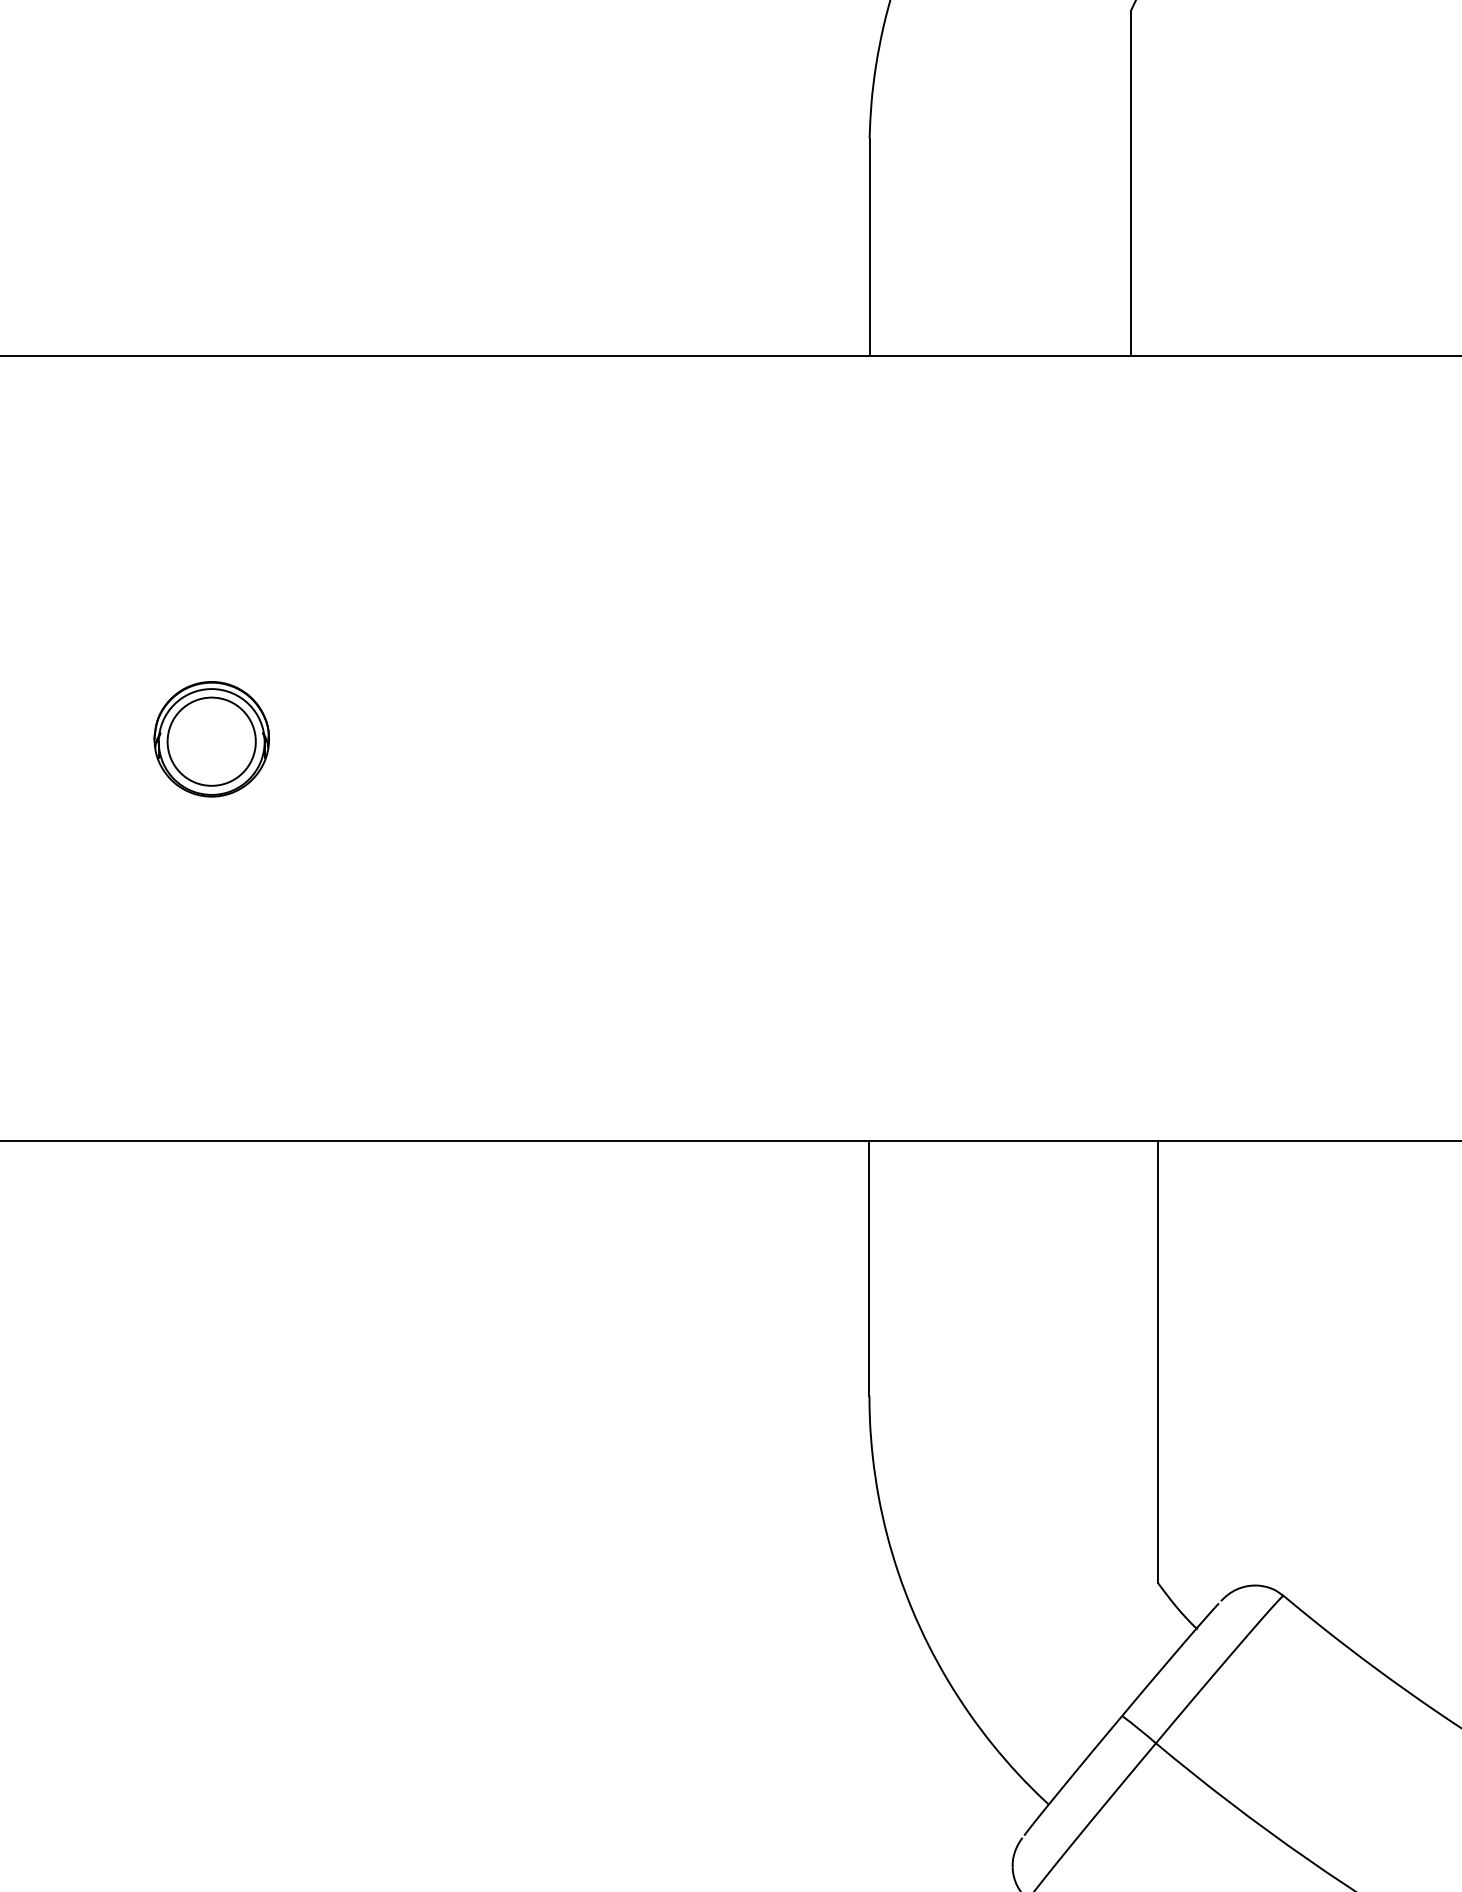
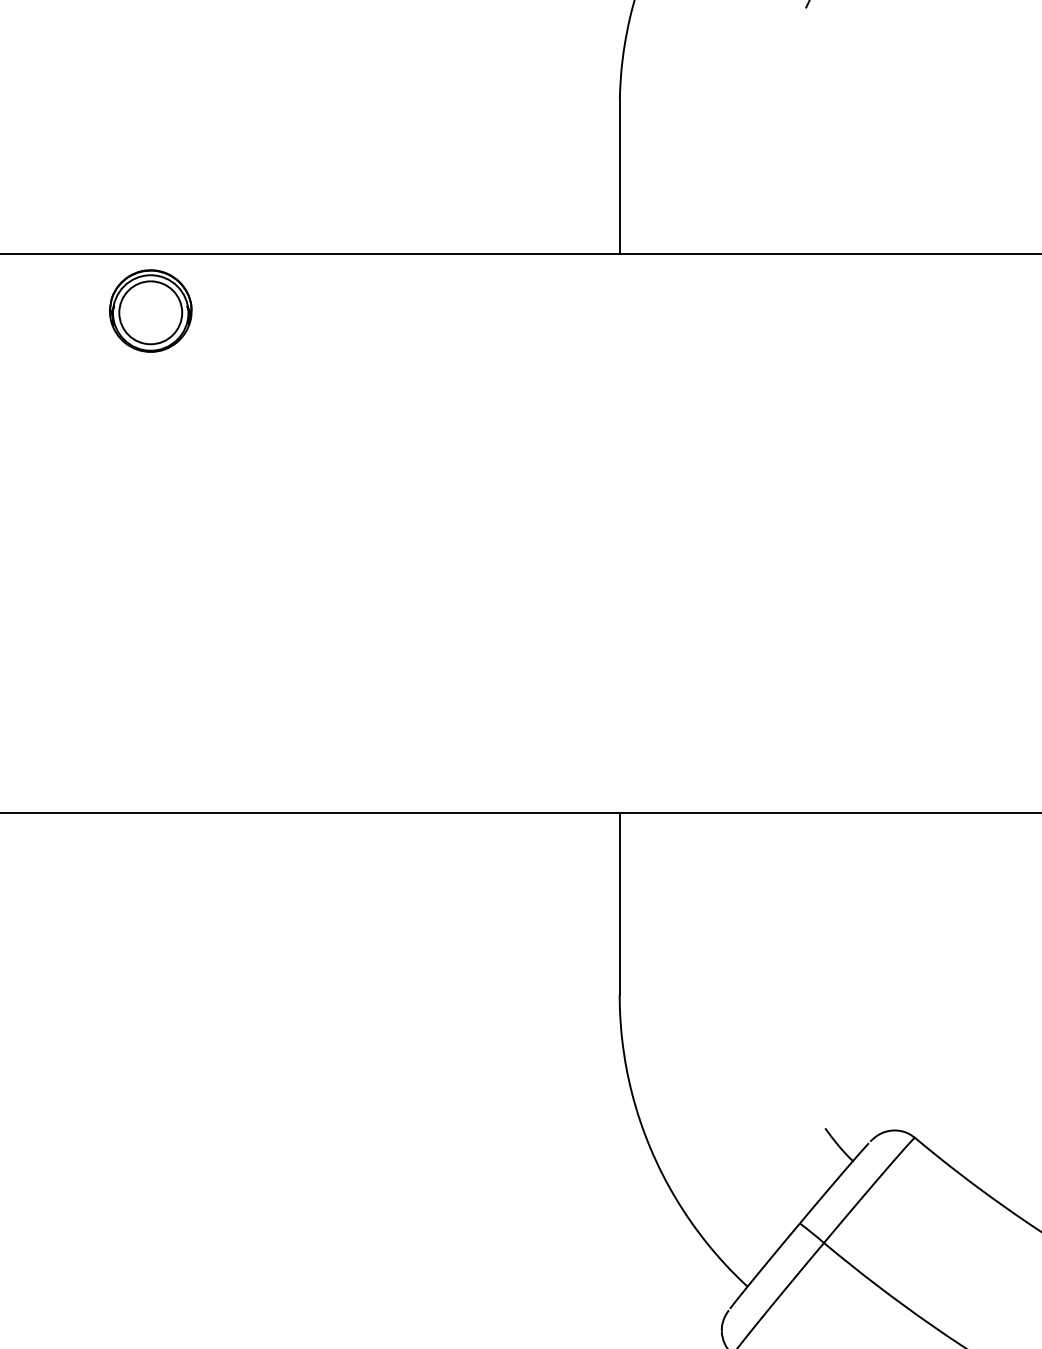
line: (1130, 183) -> (805, 130), removed
part: (211, 739) -> (150, 311), moved
line: (1157, 1361) -> (825, 970), removed

